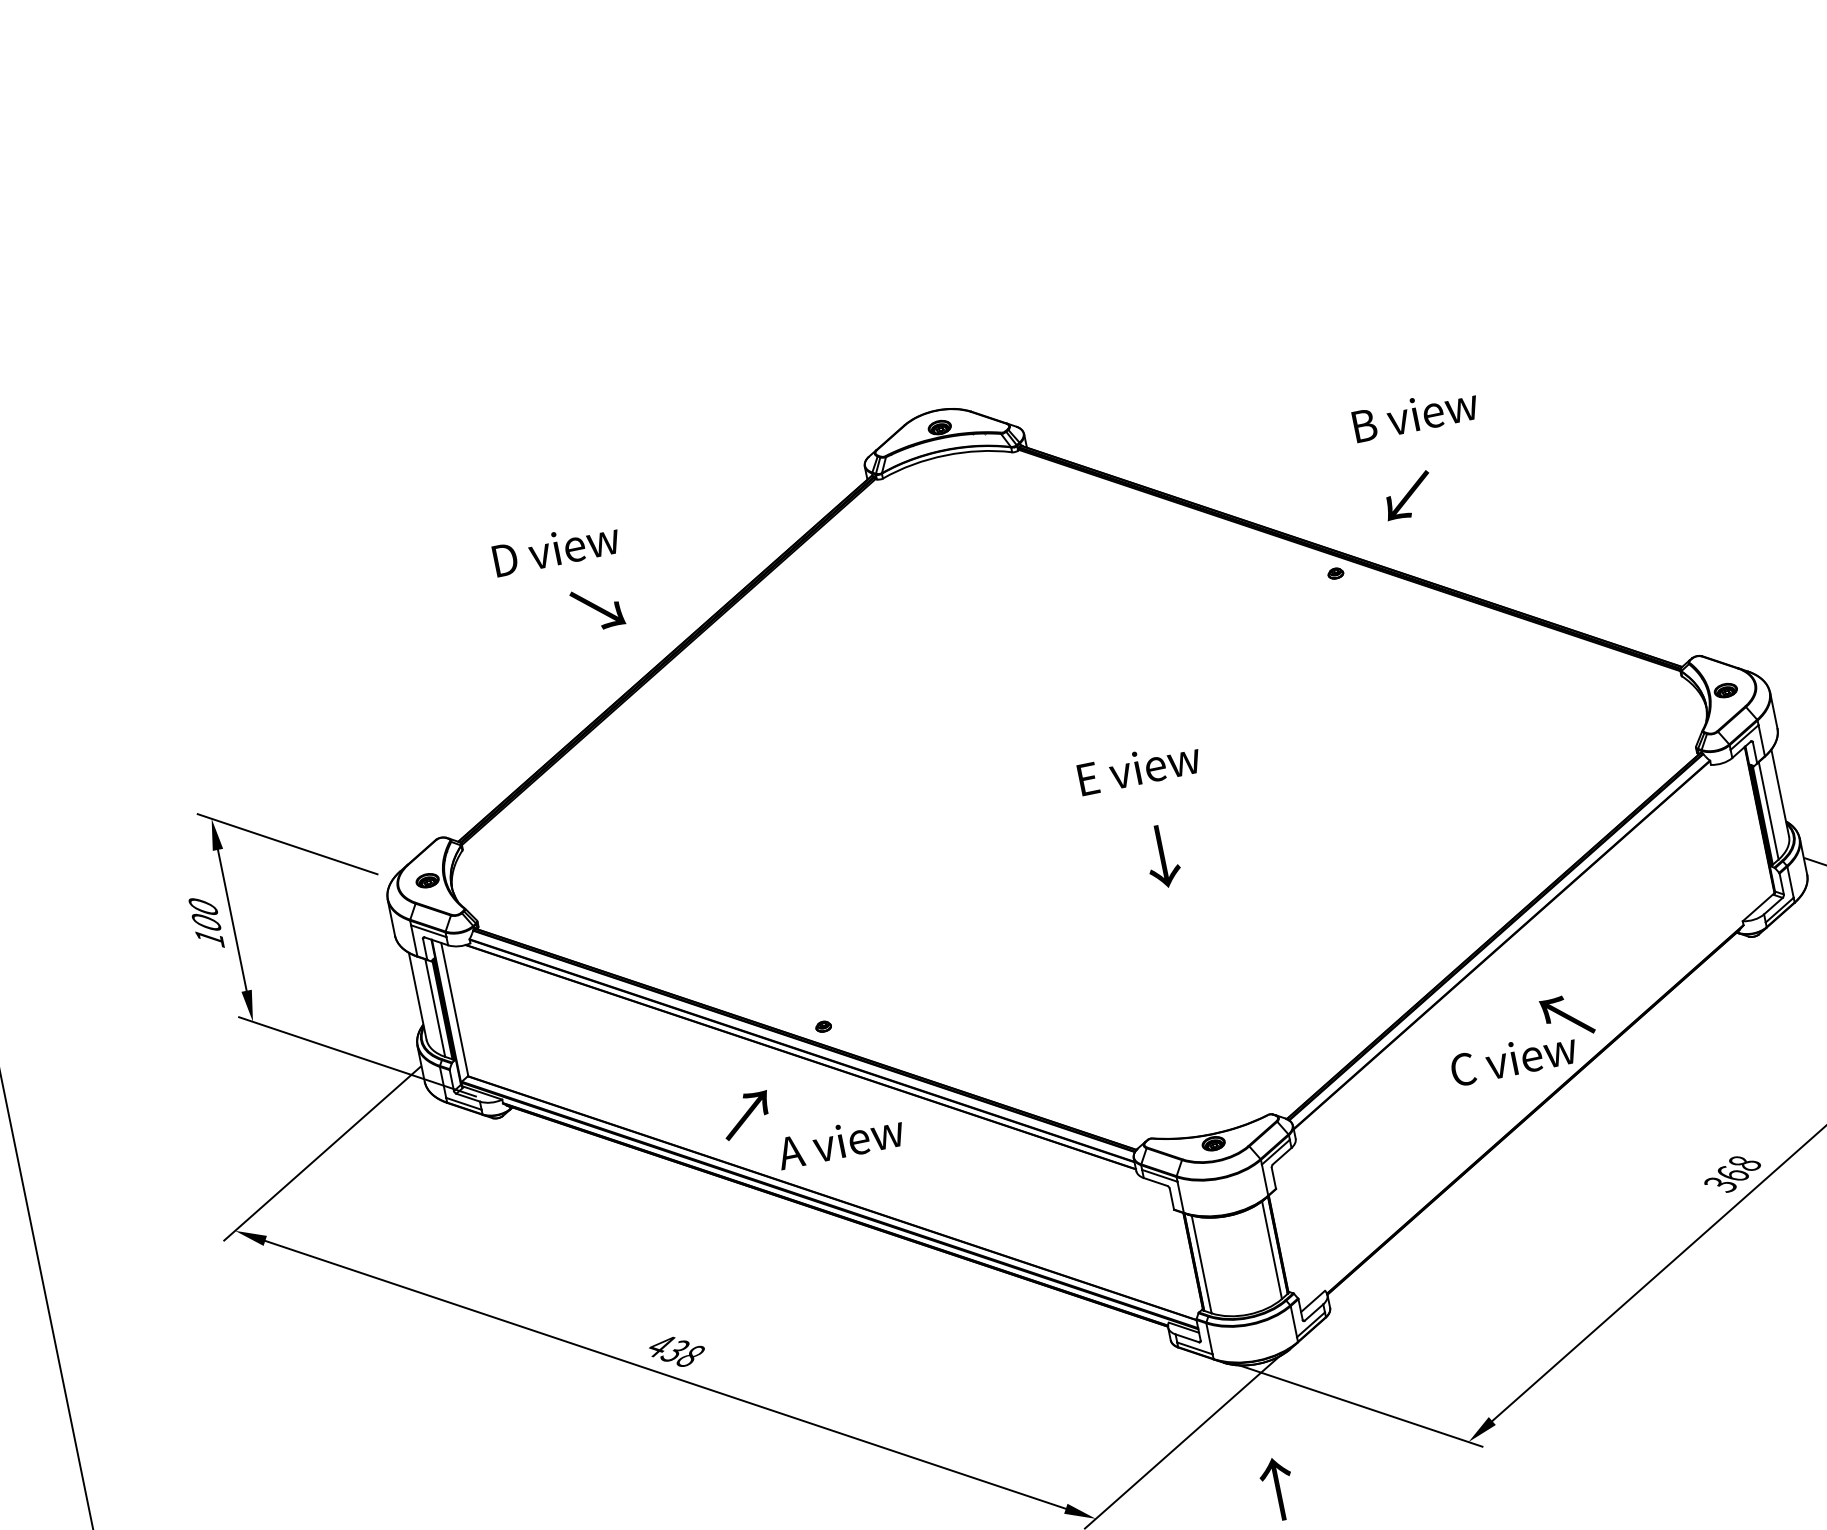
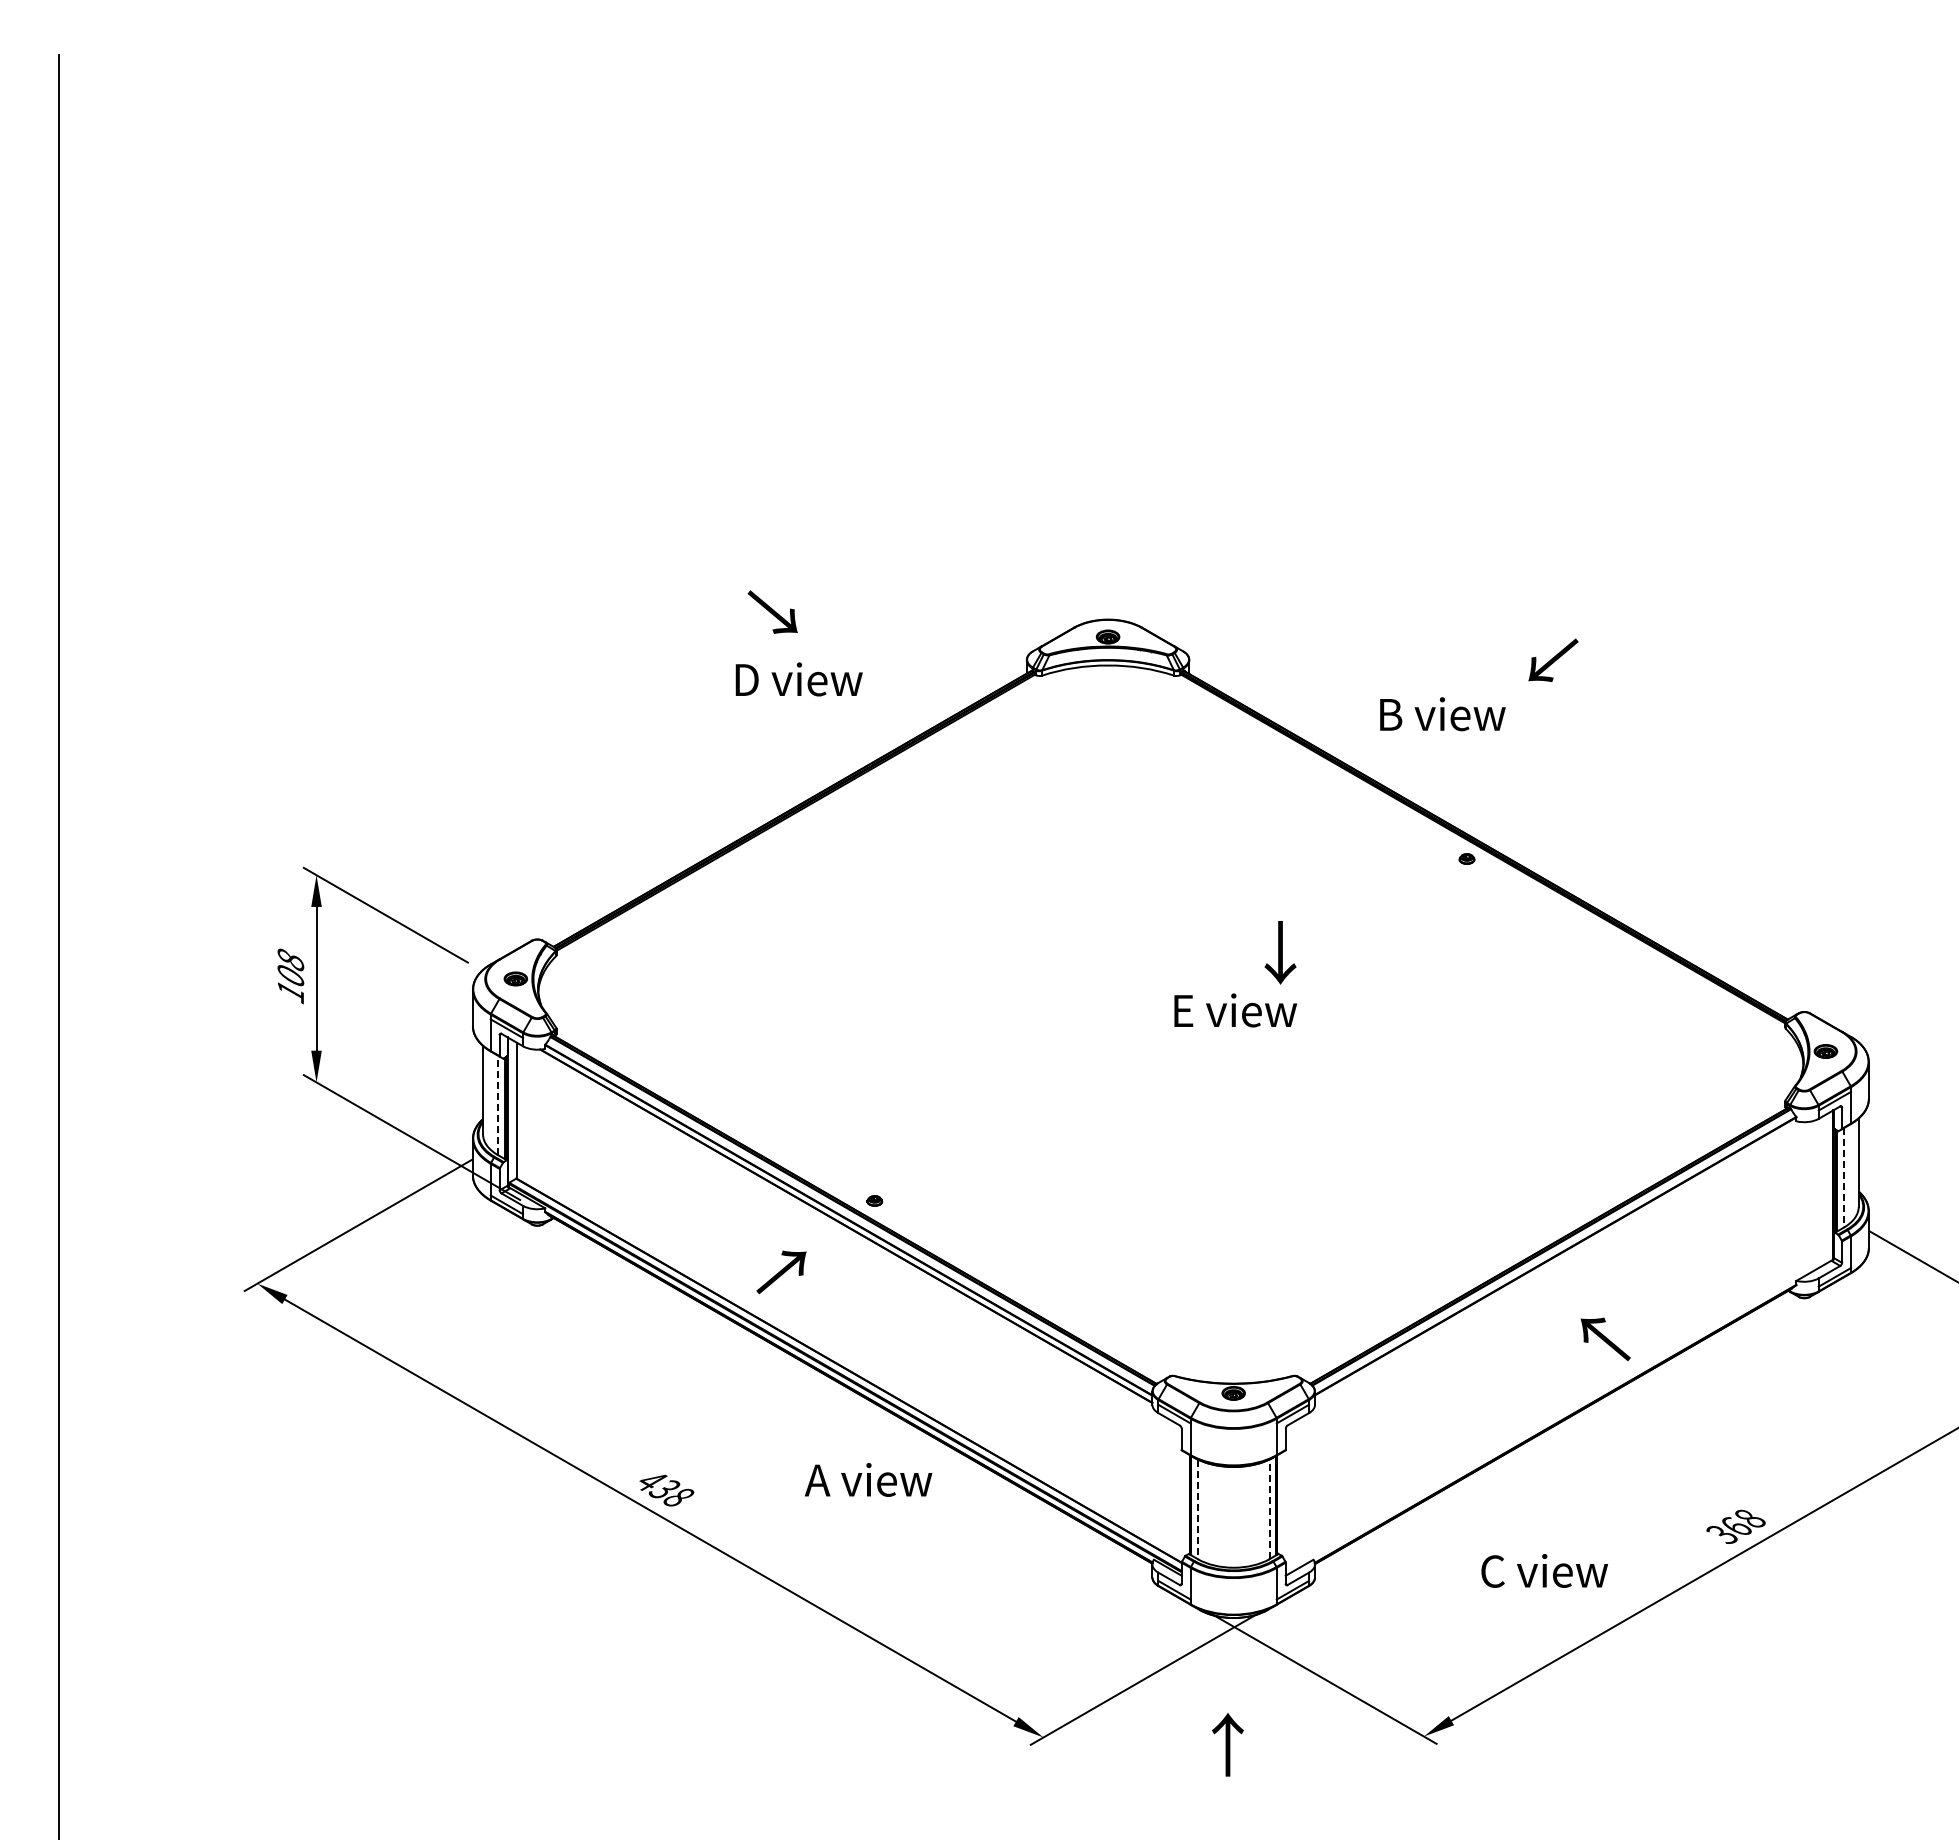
text: (1415, 415) -> (1442, 714), moved
text: (1408, 496) -> (1553, 660), moved
text: (555, 549) -> (798, 679), moved
text: (597, 607) -> (772, 611), moved
line: (1768, 810) -> (1843, 1177), solid -> dashed
text: (1162, 856) -> (1280, 952), moved
text: (202, 906) -> (290, 959), 100 -> 108
line: (434, 1008) -> (497, 1105), solid -> dashed
text: (1513, 1058) -> (1544, 1570), moved
text: (840, 1141) -> (868, 1479), moved
line: (1271, 1250) -> (1269, 1509), solid -> dashed
line: (1201, 1264) -> (1197, 1509), solid -> dashed

